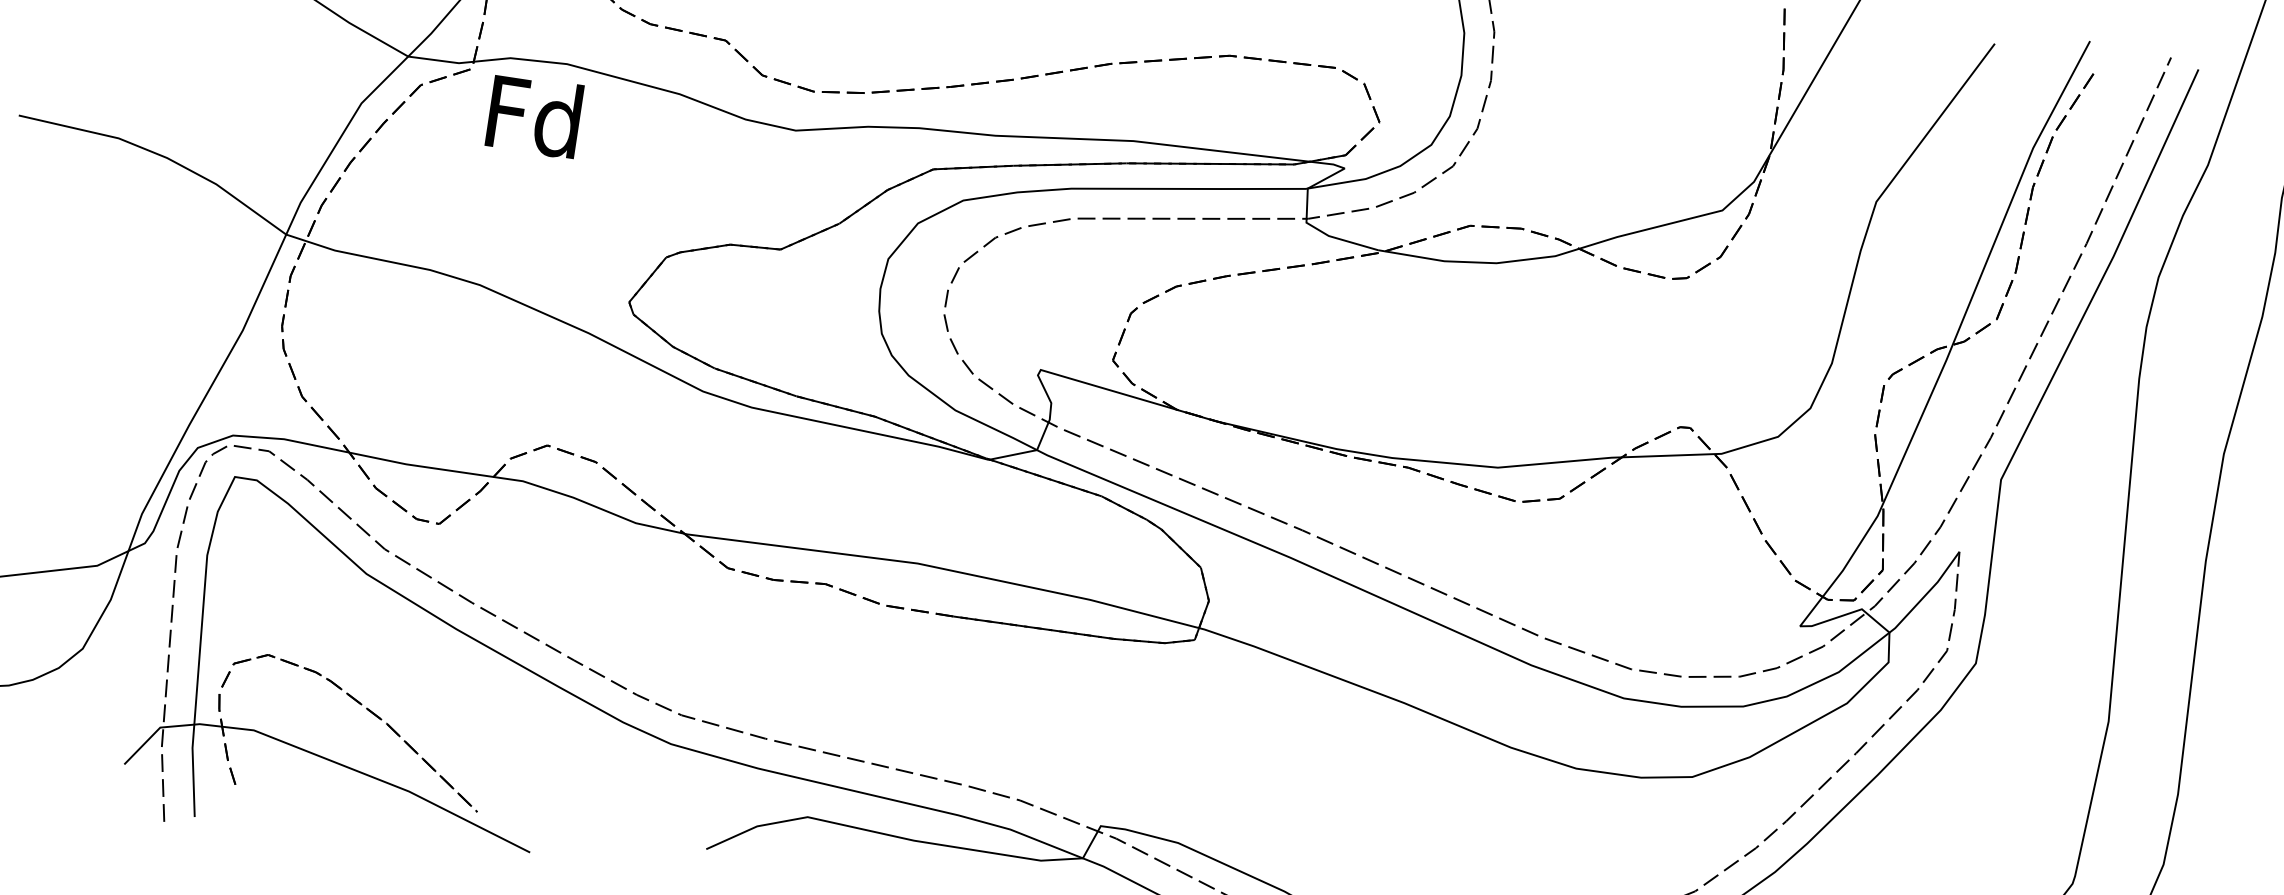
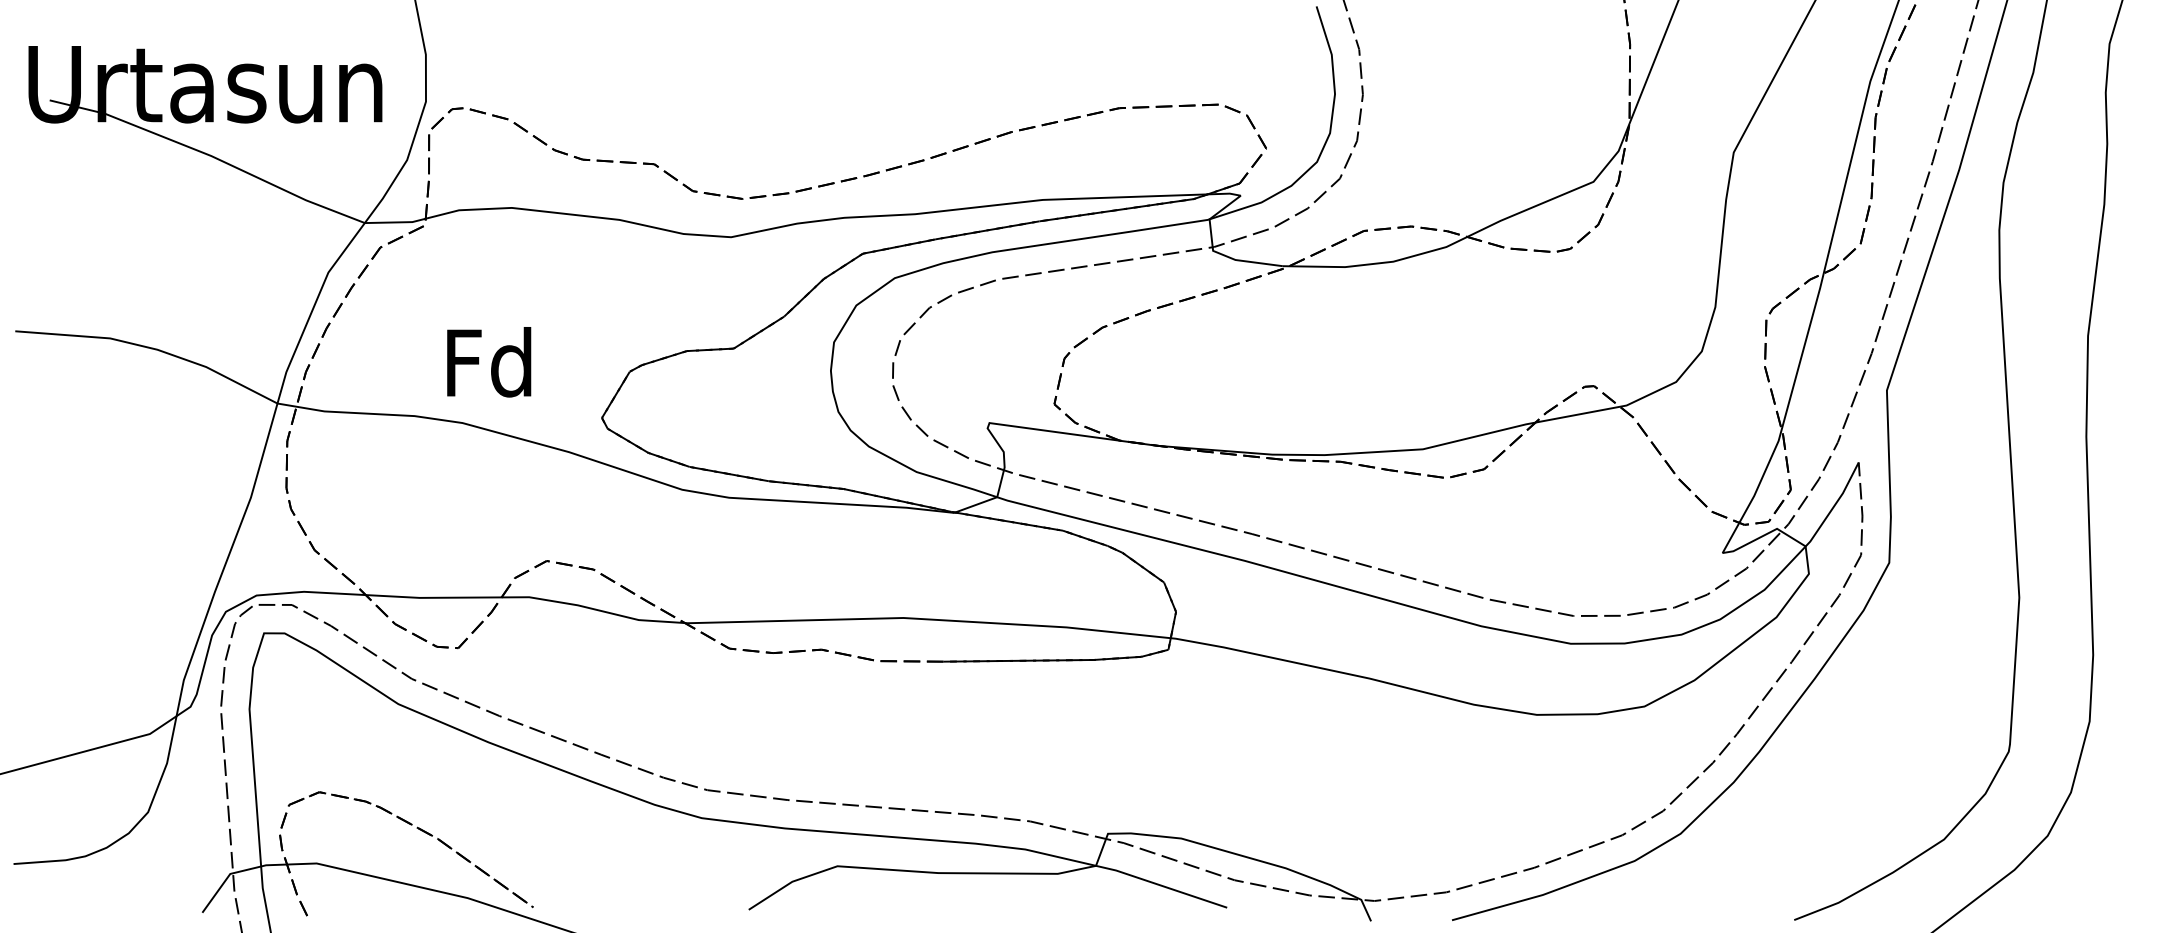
text: (534, 116) -> (489, 362), moved

